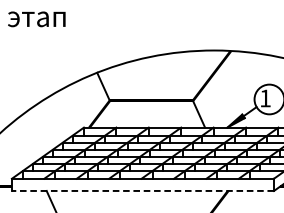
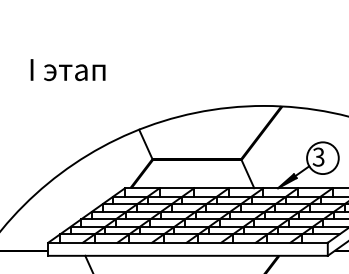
text: (265, 97) -> (318, 156), 1 -> 3
line: (143, 190) -> (188, 255), dashed -> solid

